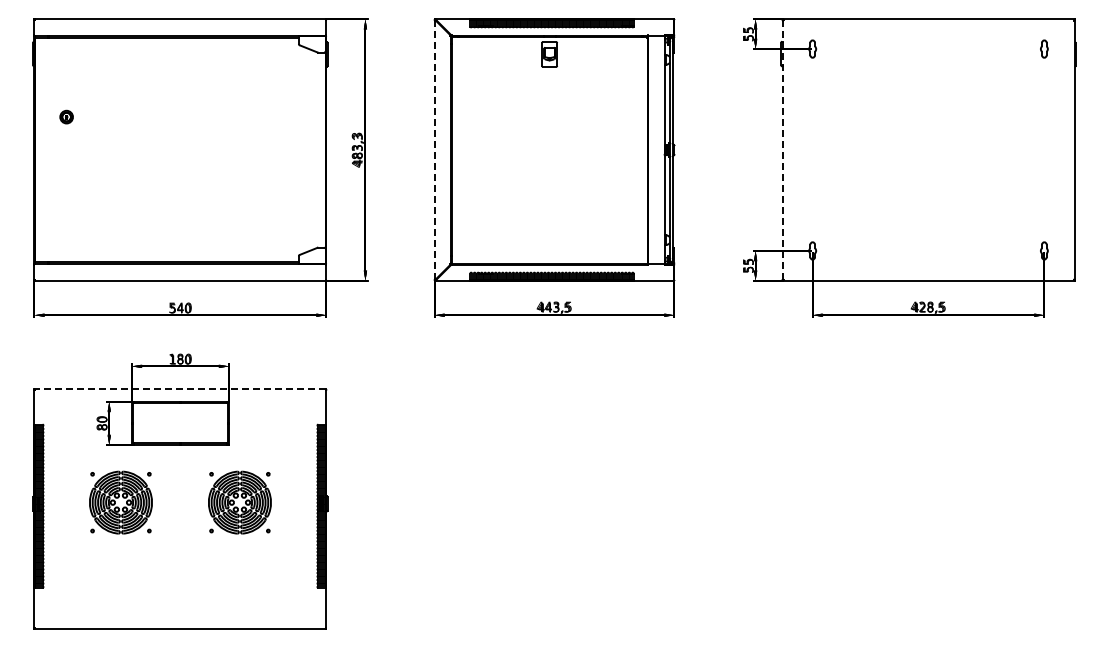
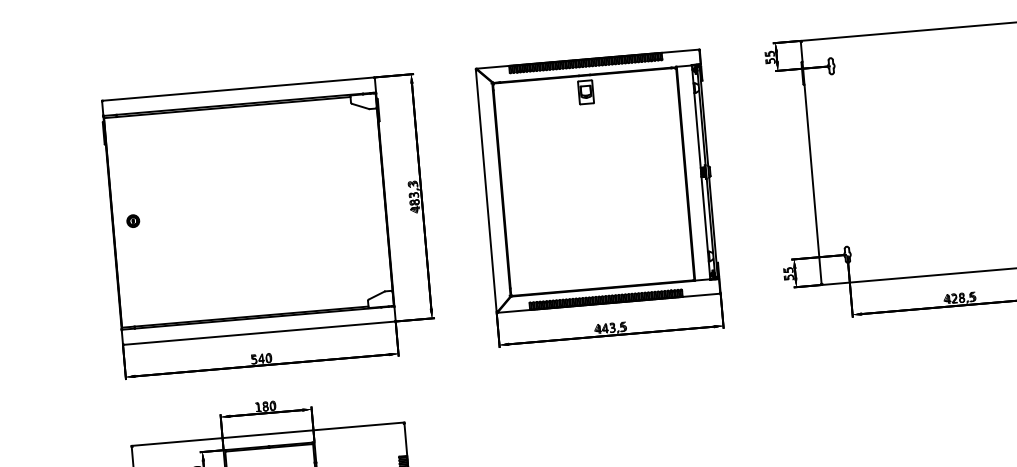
part: (66, 116) -> (133, 220), moved
line: (434, 150) -> (486, 191), dashed -> solid
line: (782, 150) -> (811, 163), dashed -> solid
line: (180, 388) -> (268, 433), dashed -> solid

